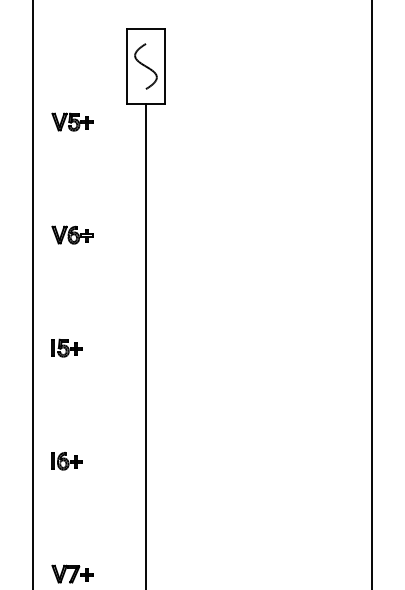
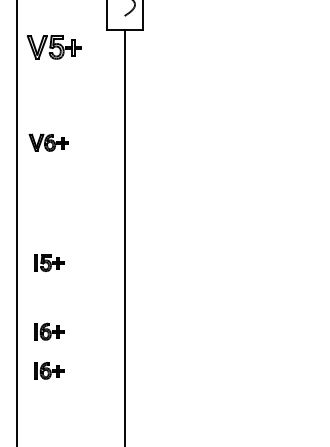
part: (72, 121) -> (54, 46), size x1.4
part: (72, 234) -> (48, 142), moved
part: (66, 420) -> (48, 332), added

